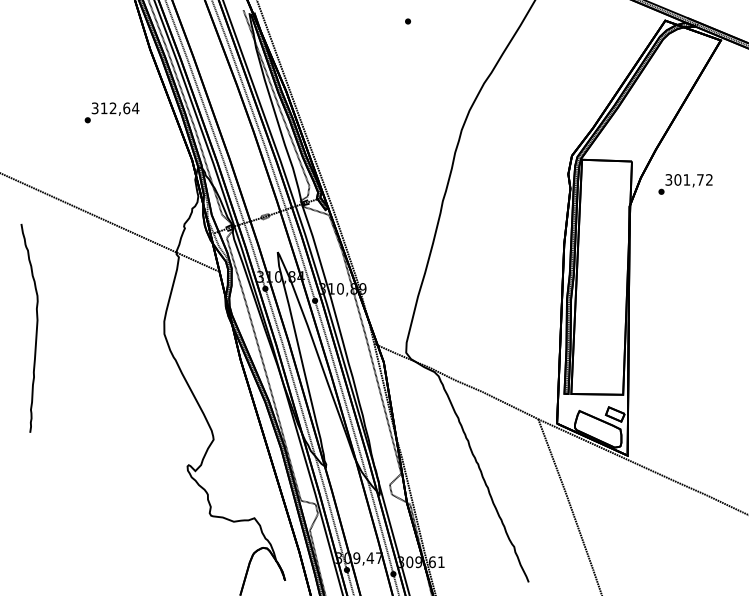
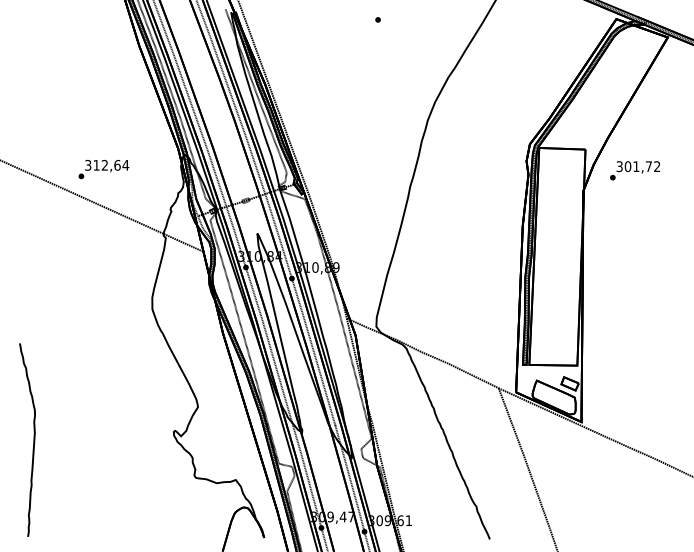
text: (111, 112) -> (103, 169), moved
part: (29, 327) -> (27, 439), moved

